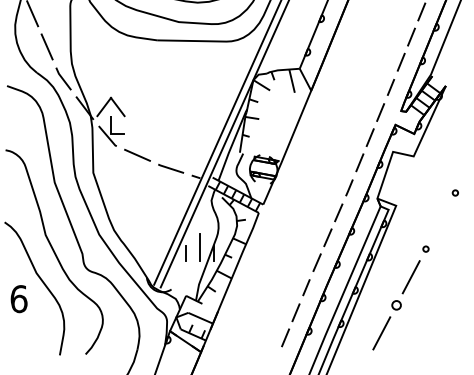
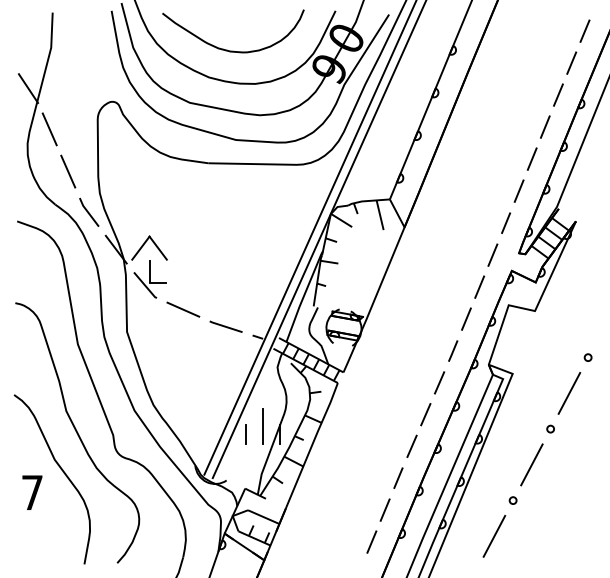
line: (440, 220) -> (569, 392), added
text: (19, 298) -> (32, 492), 6 -> 7
circle: (396, 305) -> (512, 500), size x0.62

